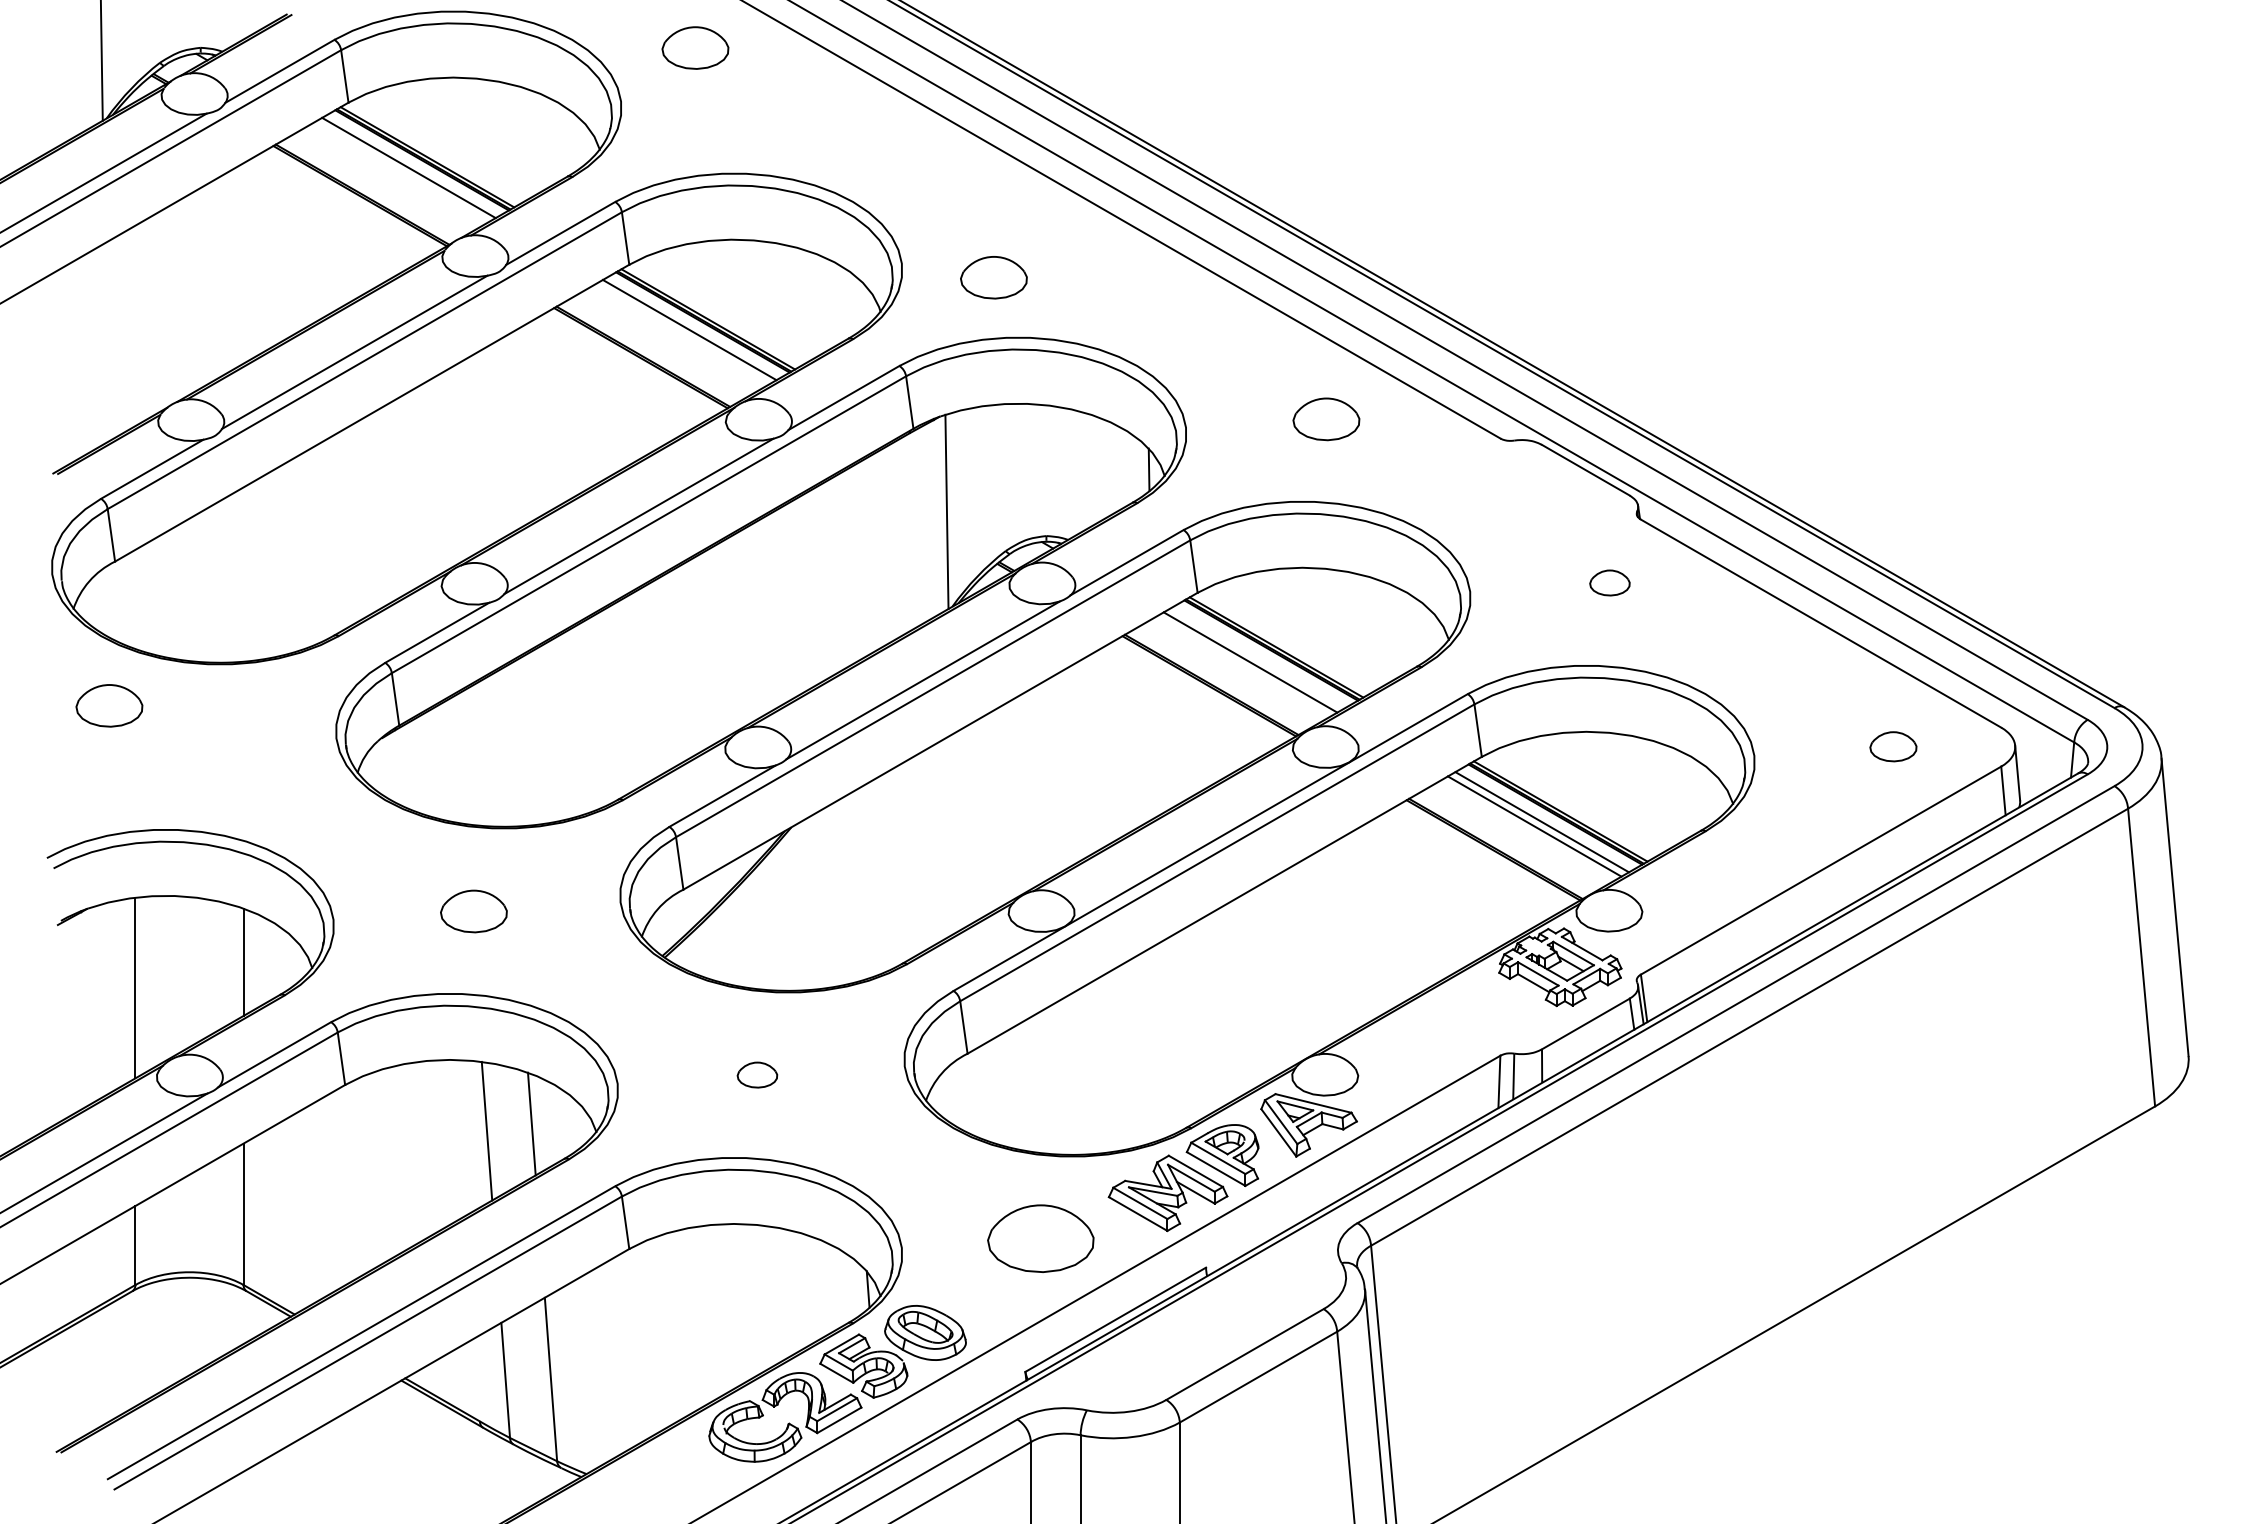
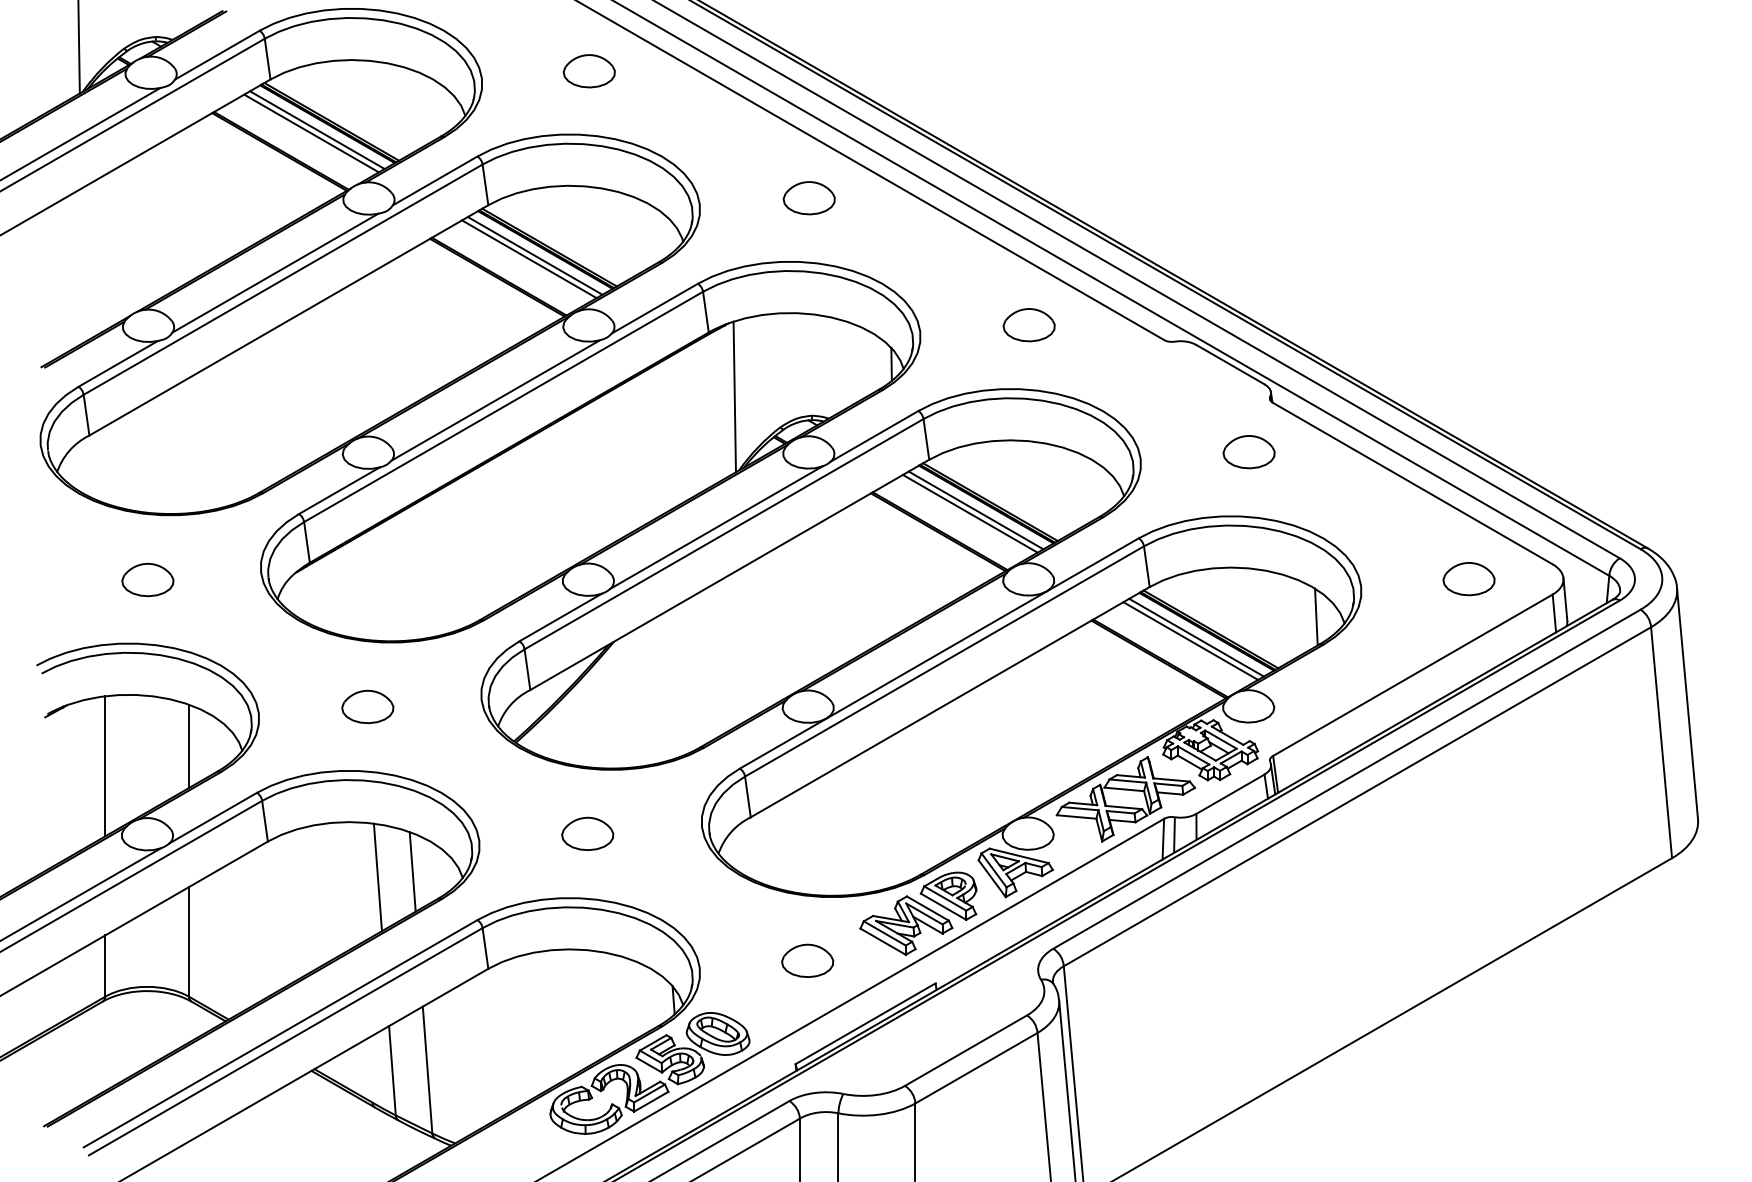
part: (695, 47) -> (589, 70), moved
line: (401, 172) -> (311, 133), added
part: (993, 277) -> (808, 198), moved
line: (682, 334) -> (529, 259), added
part: (1609, 582) -> (1248, 451), size x1.67
line: (1257, 658) -> (975, 510), added
part: (109, 705) -> (147, 579), moved
part: (1893, 746) -> (1469, 578), size x1.43
line: (1696, 795) -> (1316, 616), added
part: (1451, 1040) -> (1126, 807), added
part: (757, 1074) -> (587, 833), size x1.67
part: (1040, 1238) -> (807, 960), size x0.62

